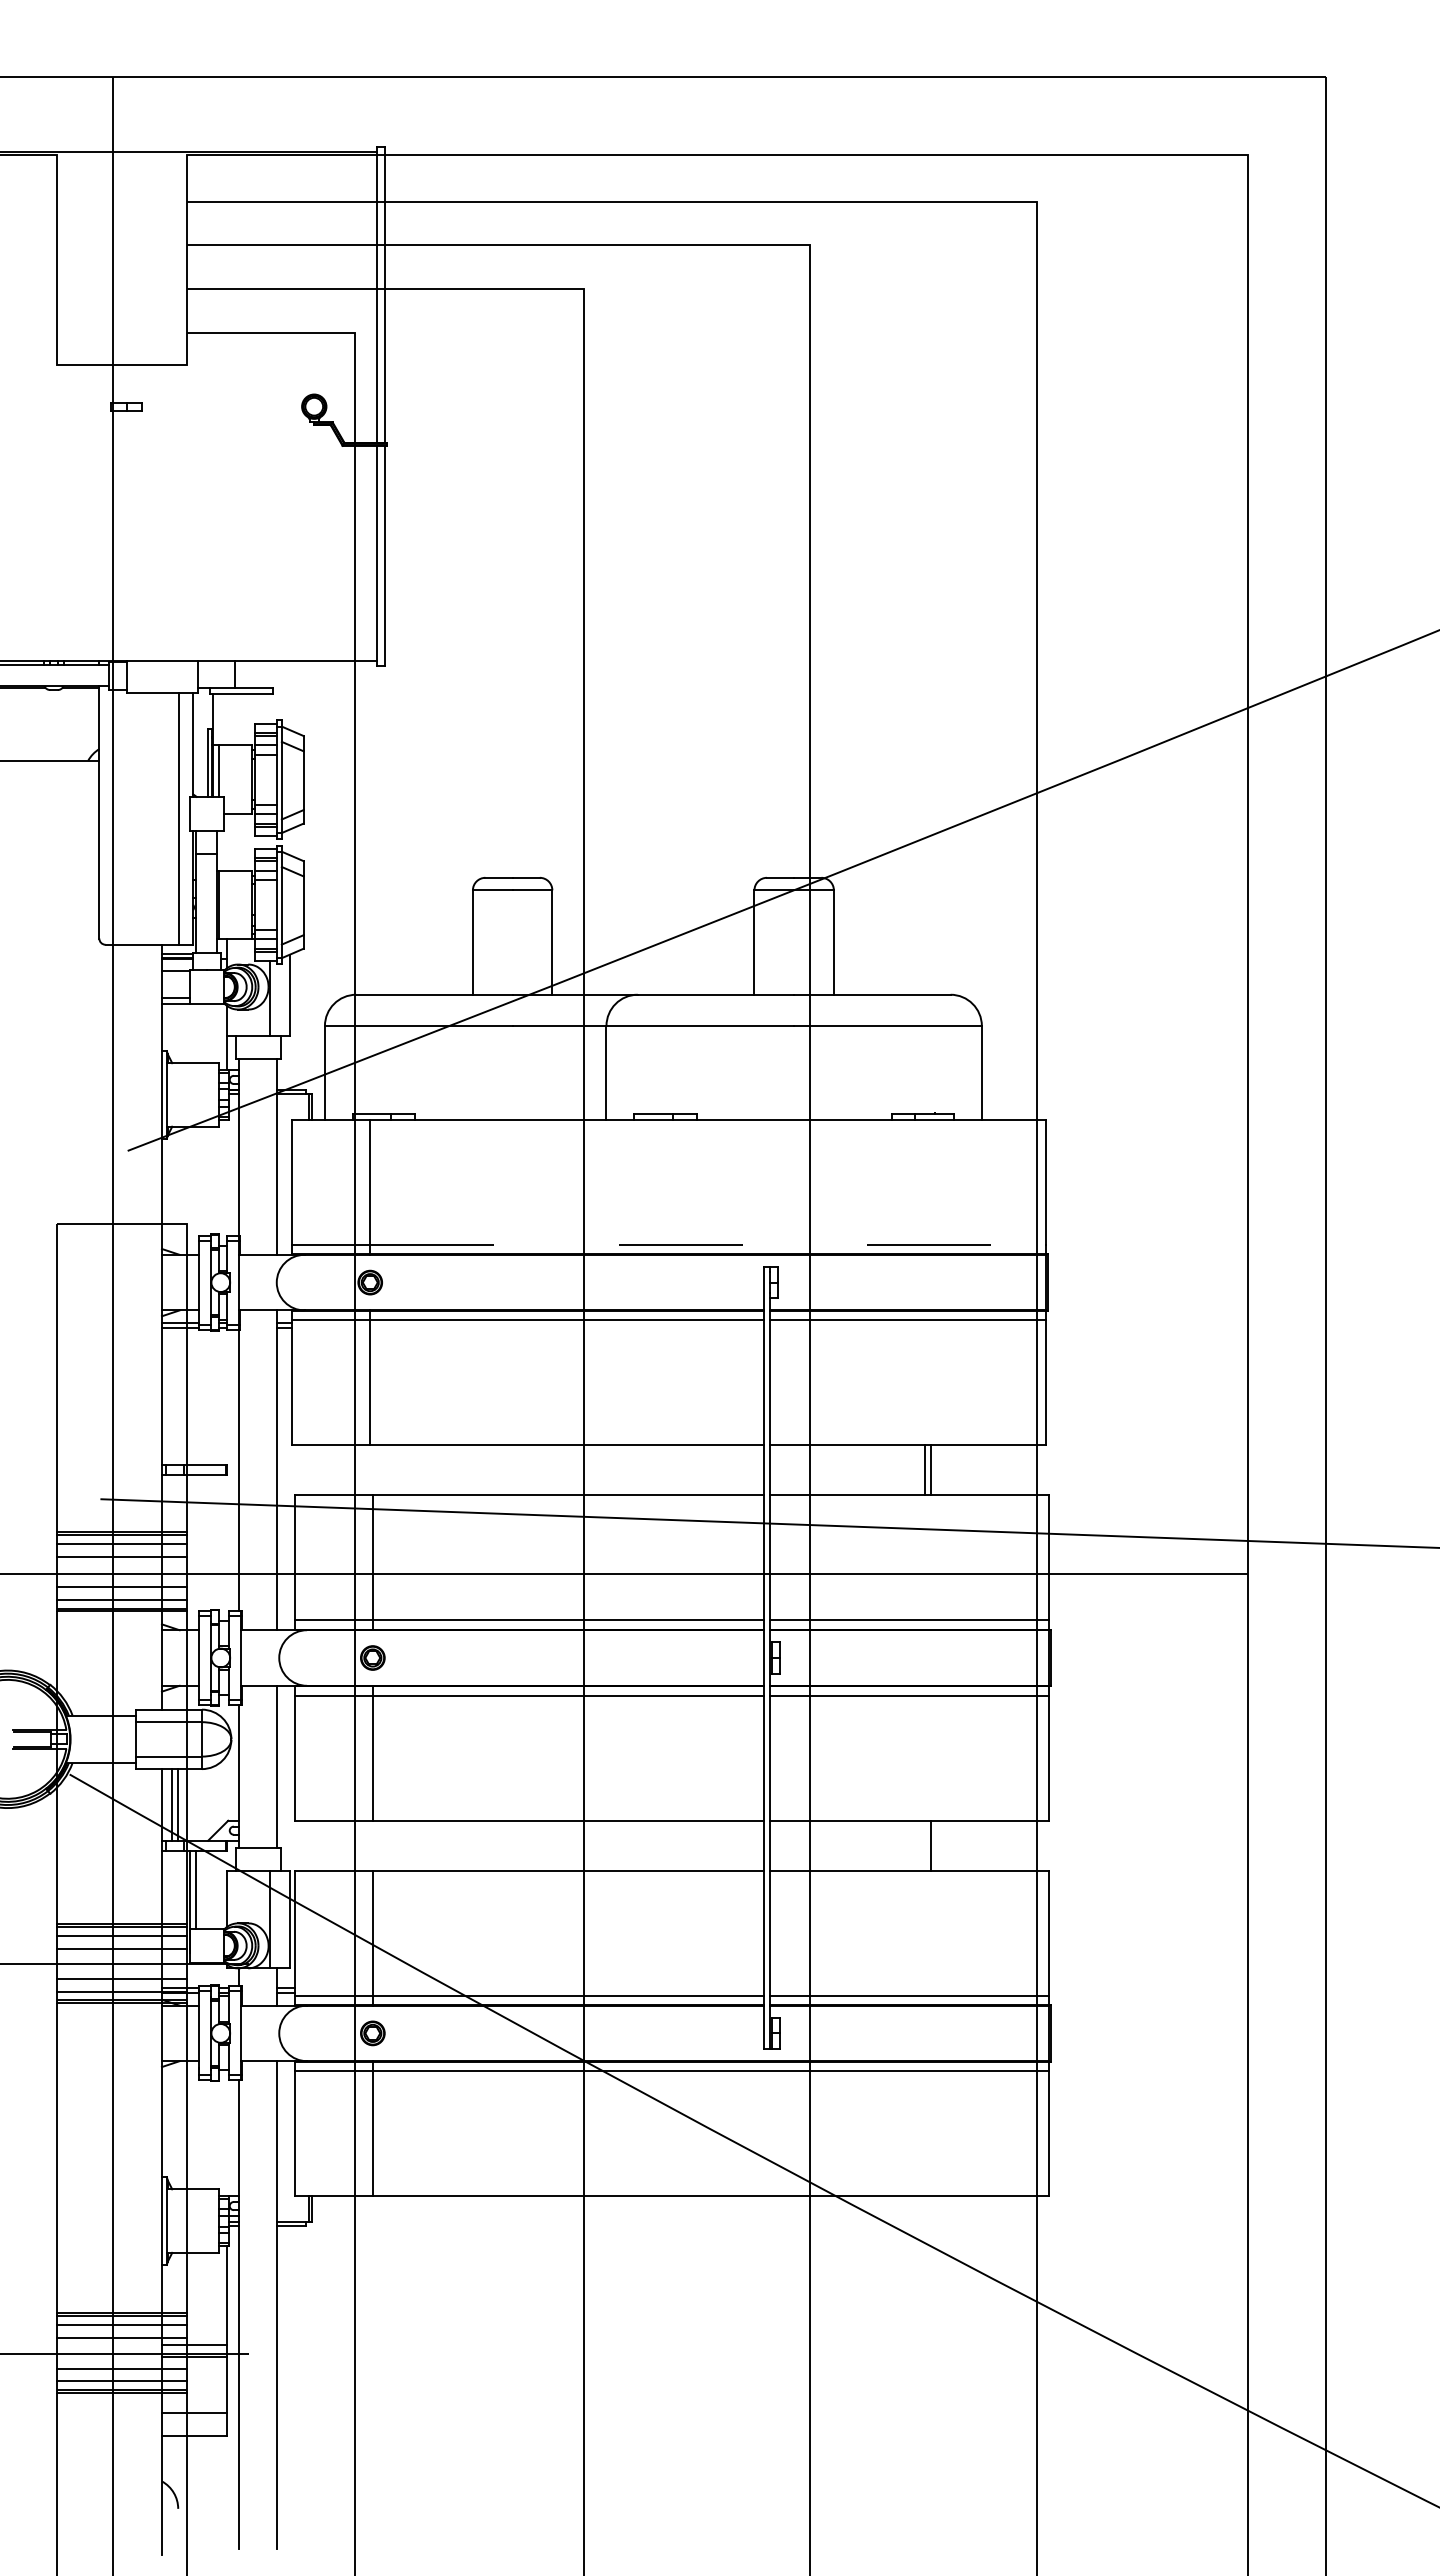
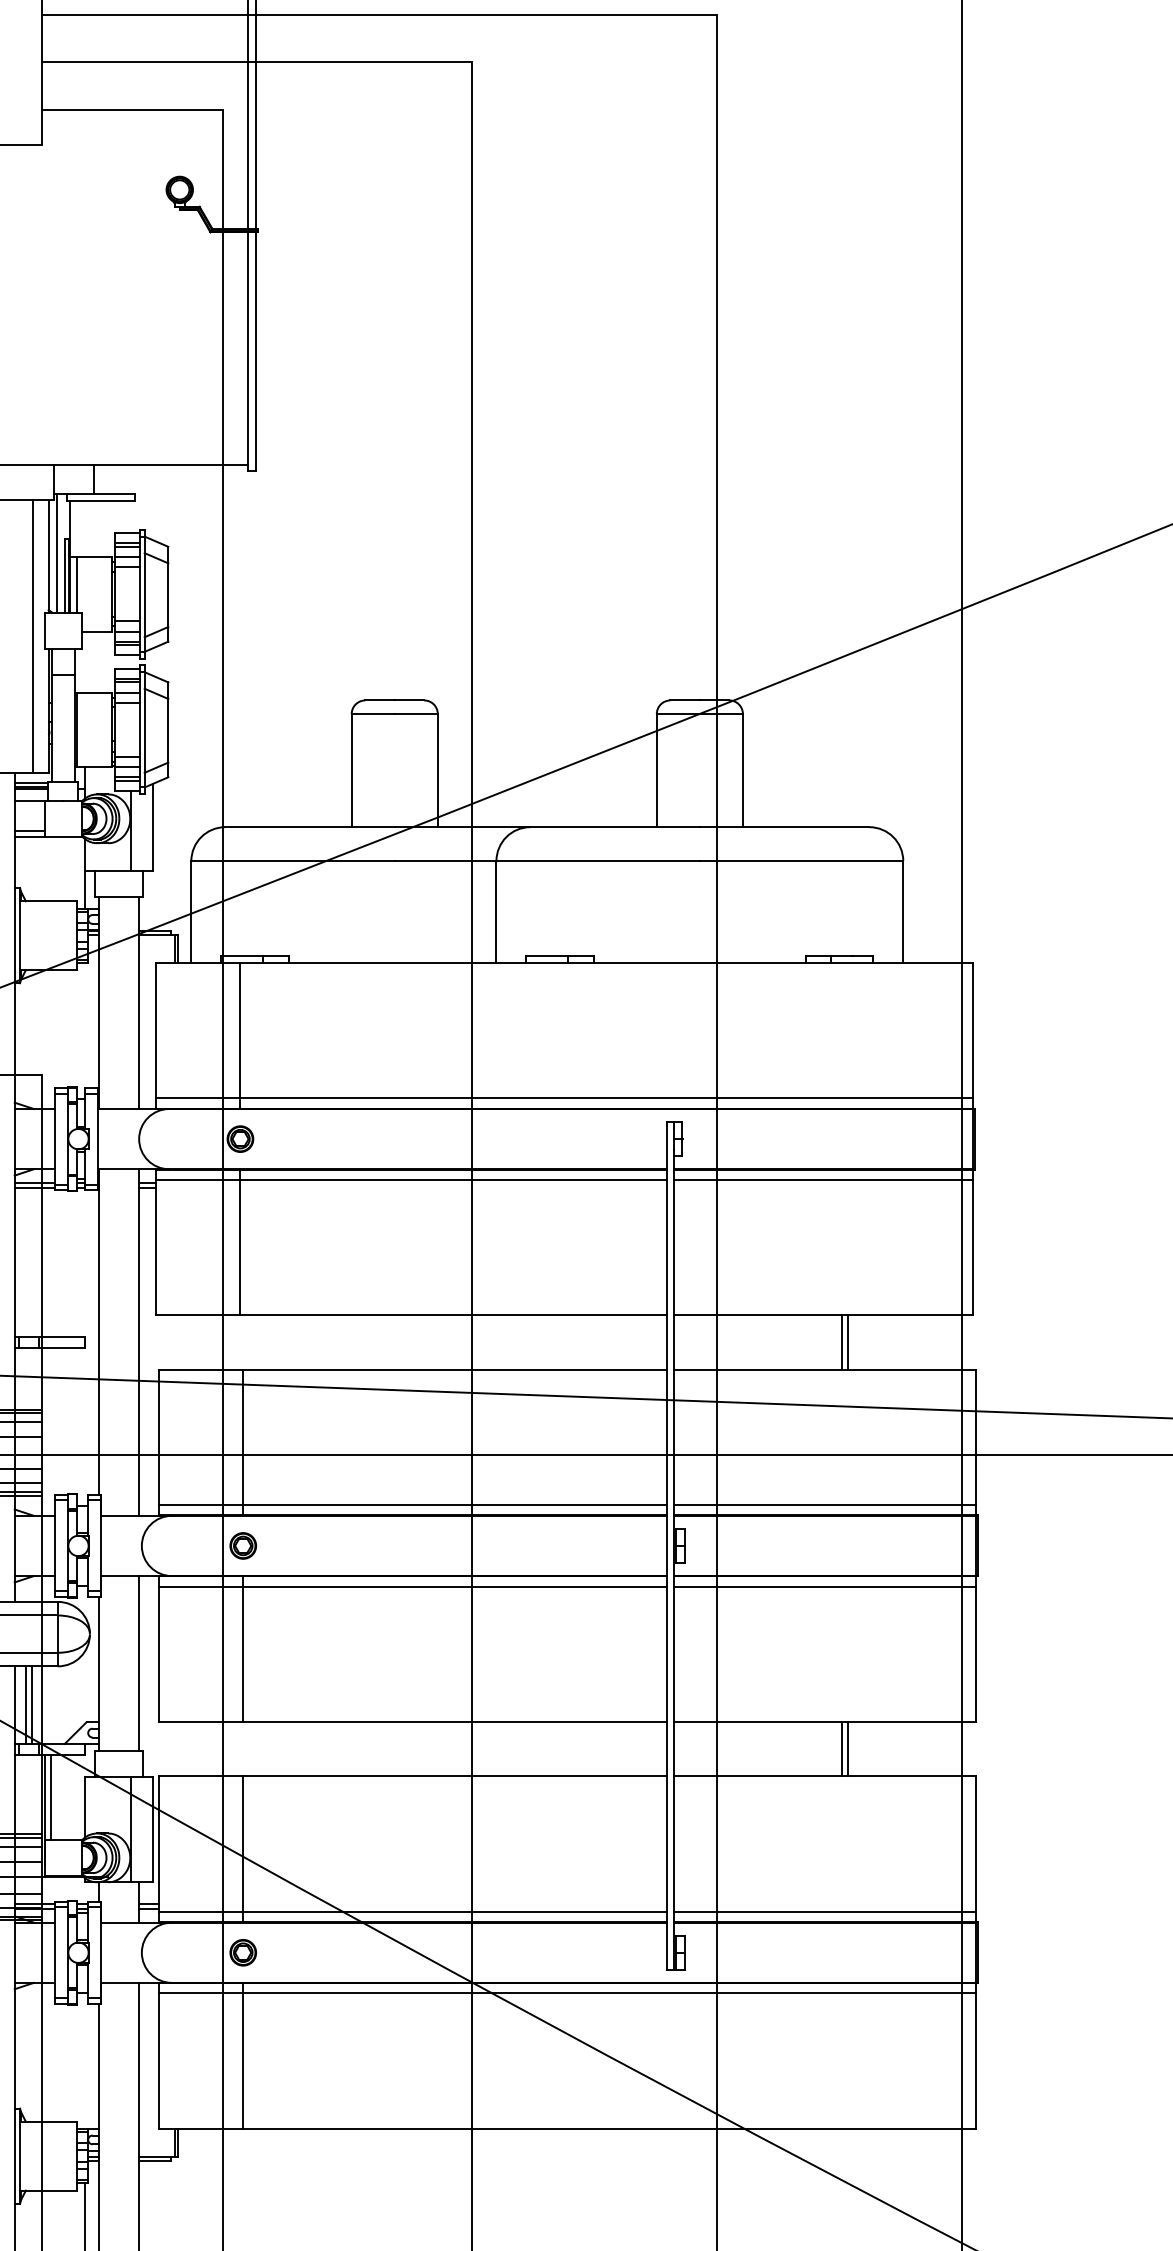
line: (201, 741) -> (57, 552), added
line: (708, 1245) -> (607, 1098), dashed -> solid
line: (924, 1845) -> (841, 1749), added

